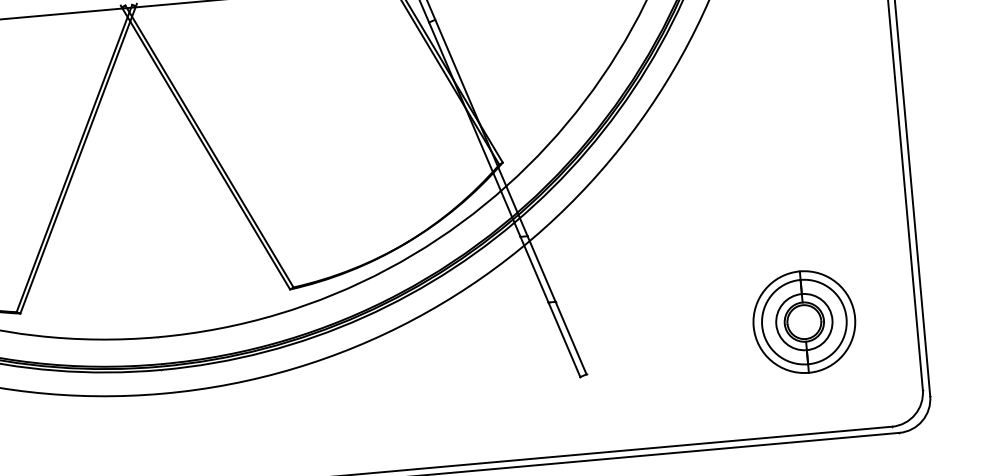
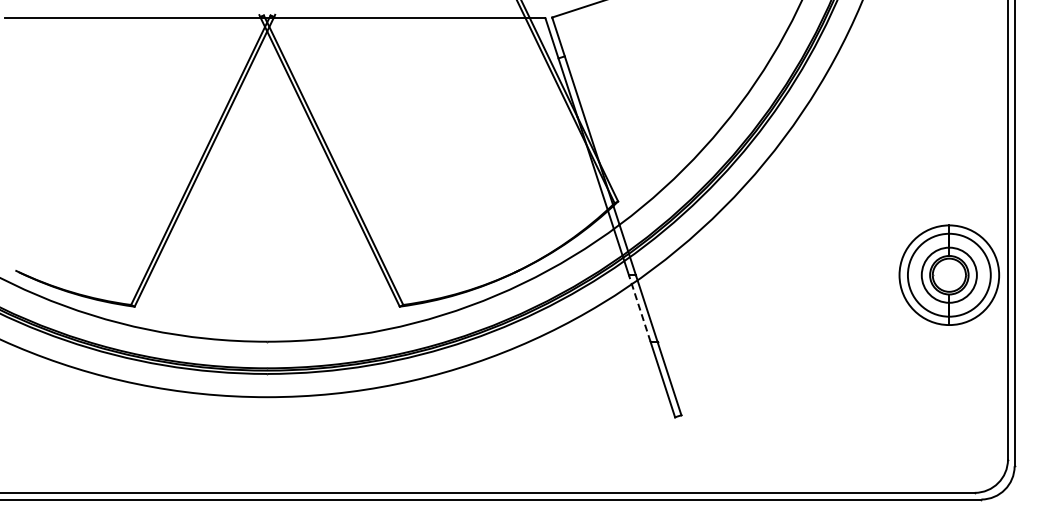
line: (534, 269) -> (639, 308), solid -> dashed
part: (804, 321) -> (949, 274), moved

